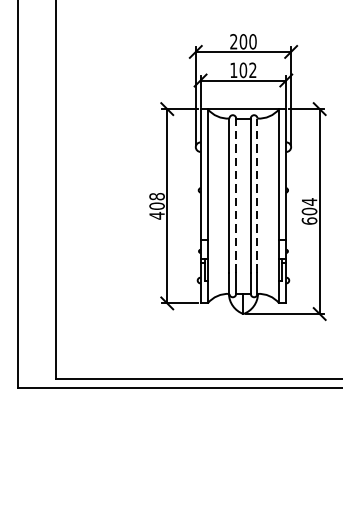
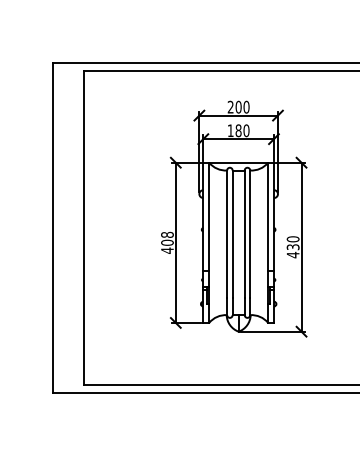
text: (248, 70) -> (242, 130), 102 -> 180
line: (235, 196) -> (232, 234), dashed -> solid
line: (257, 196) -> (250, 234), dashed -> solid
text: (308, 211) -> (292, 247), 604 -> 430

